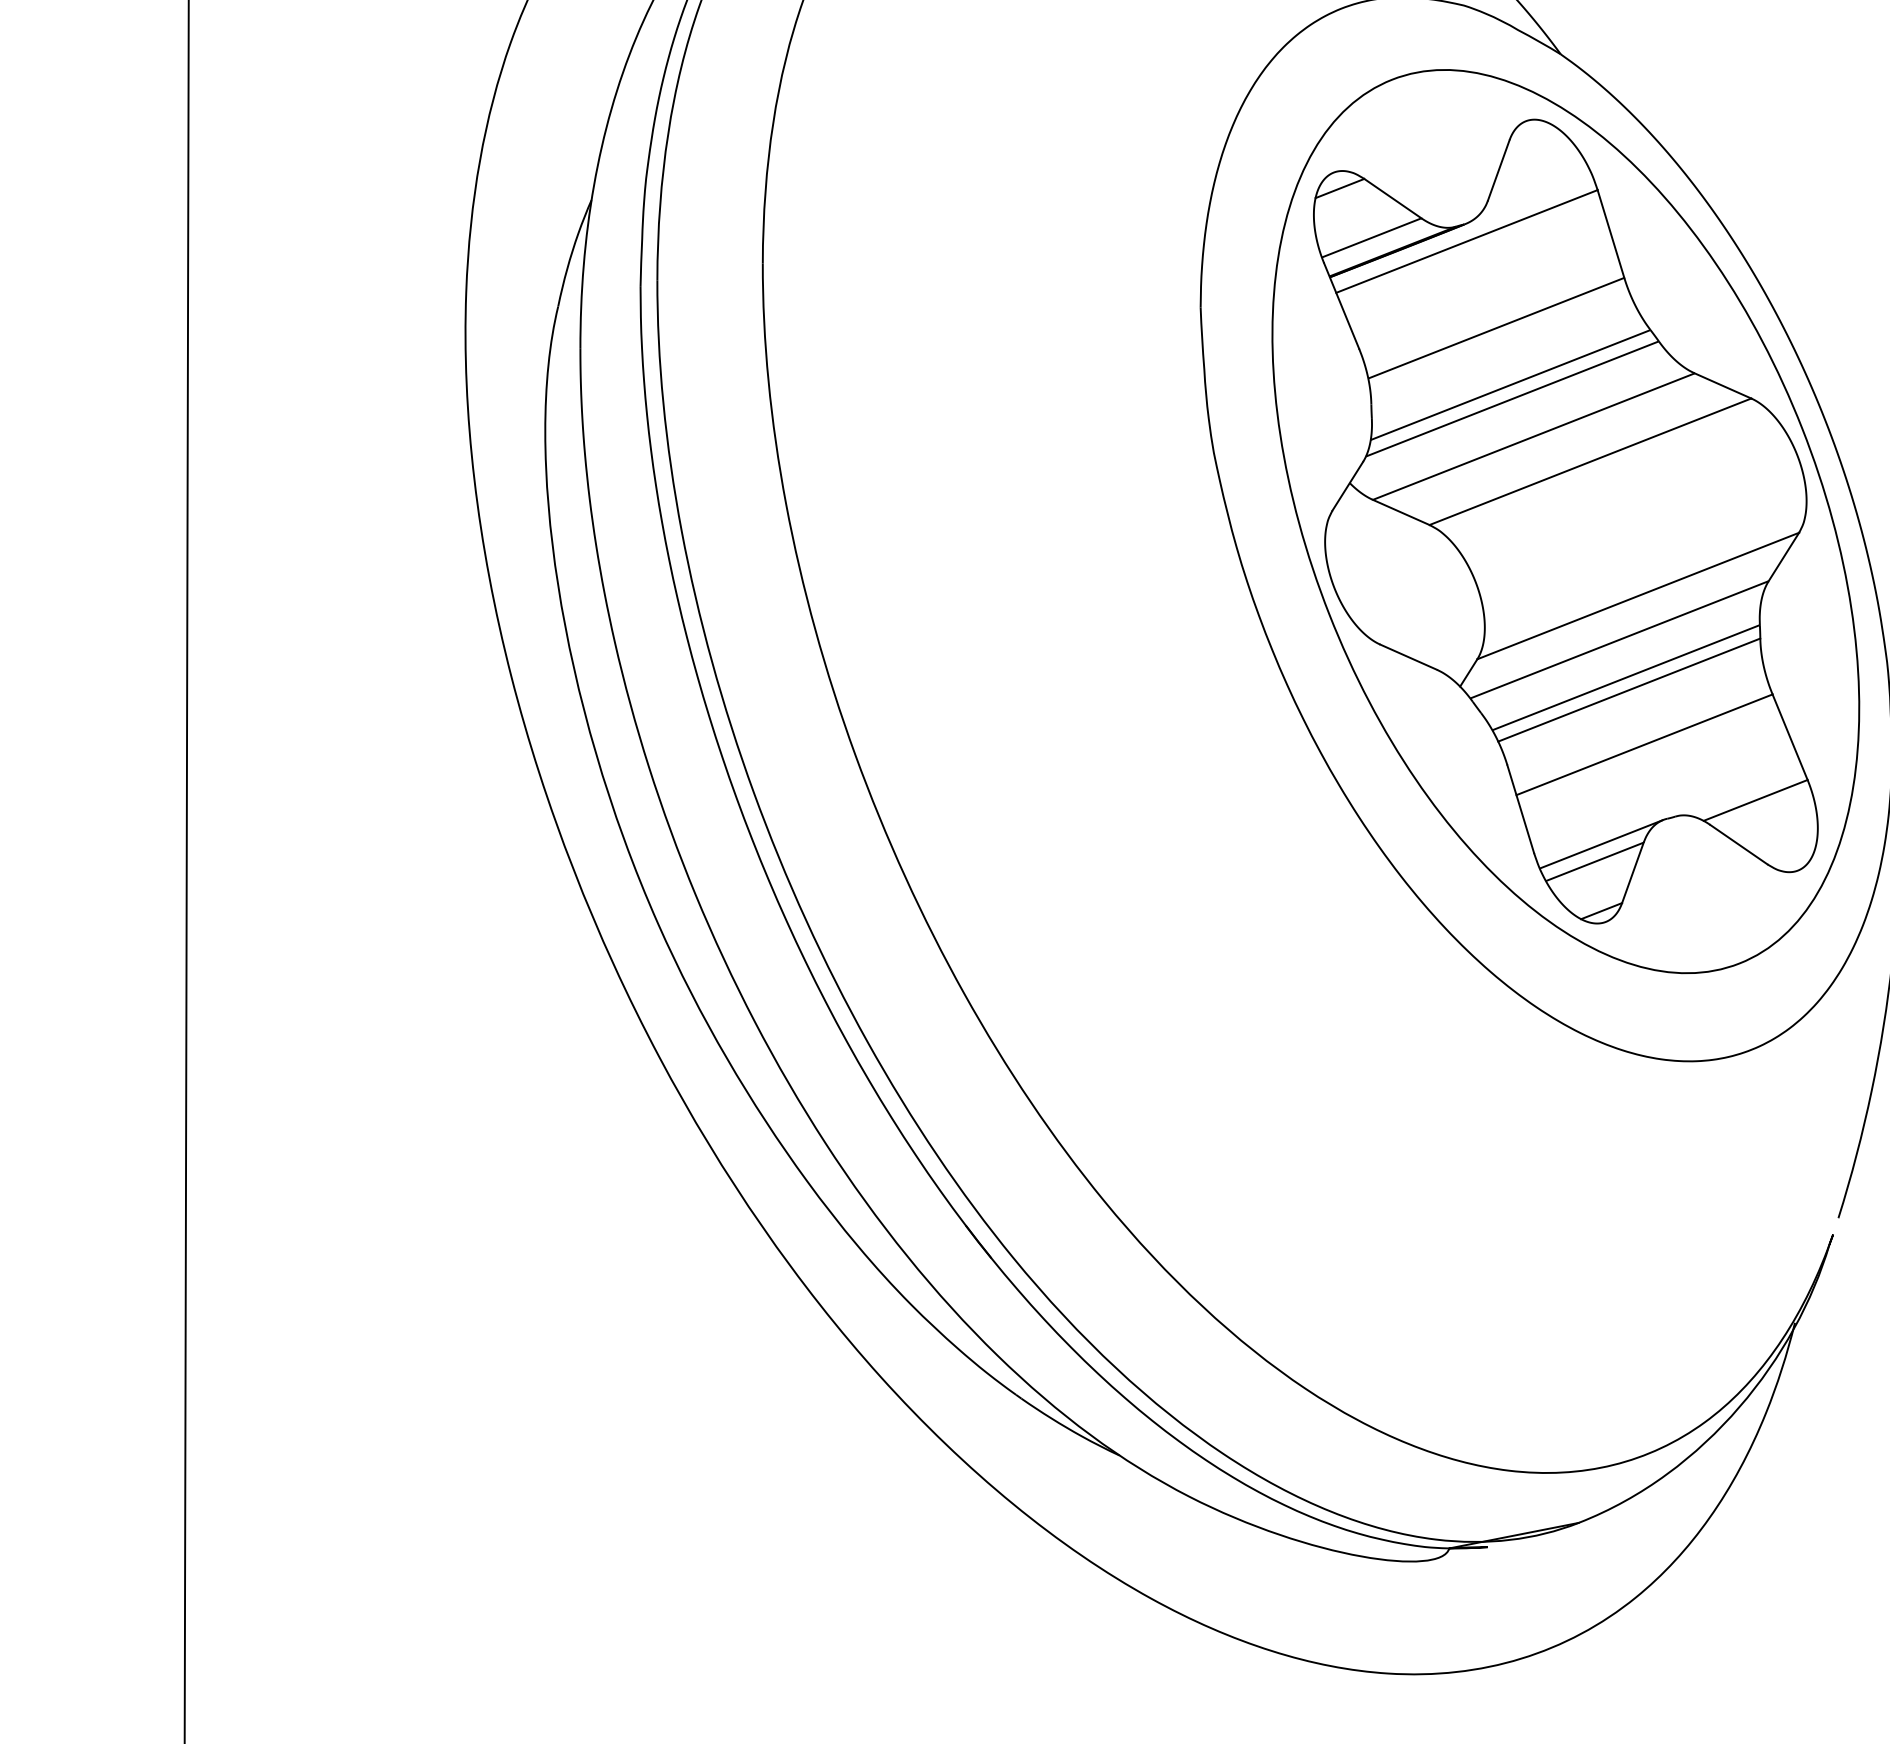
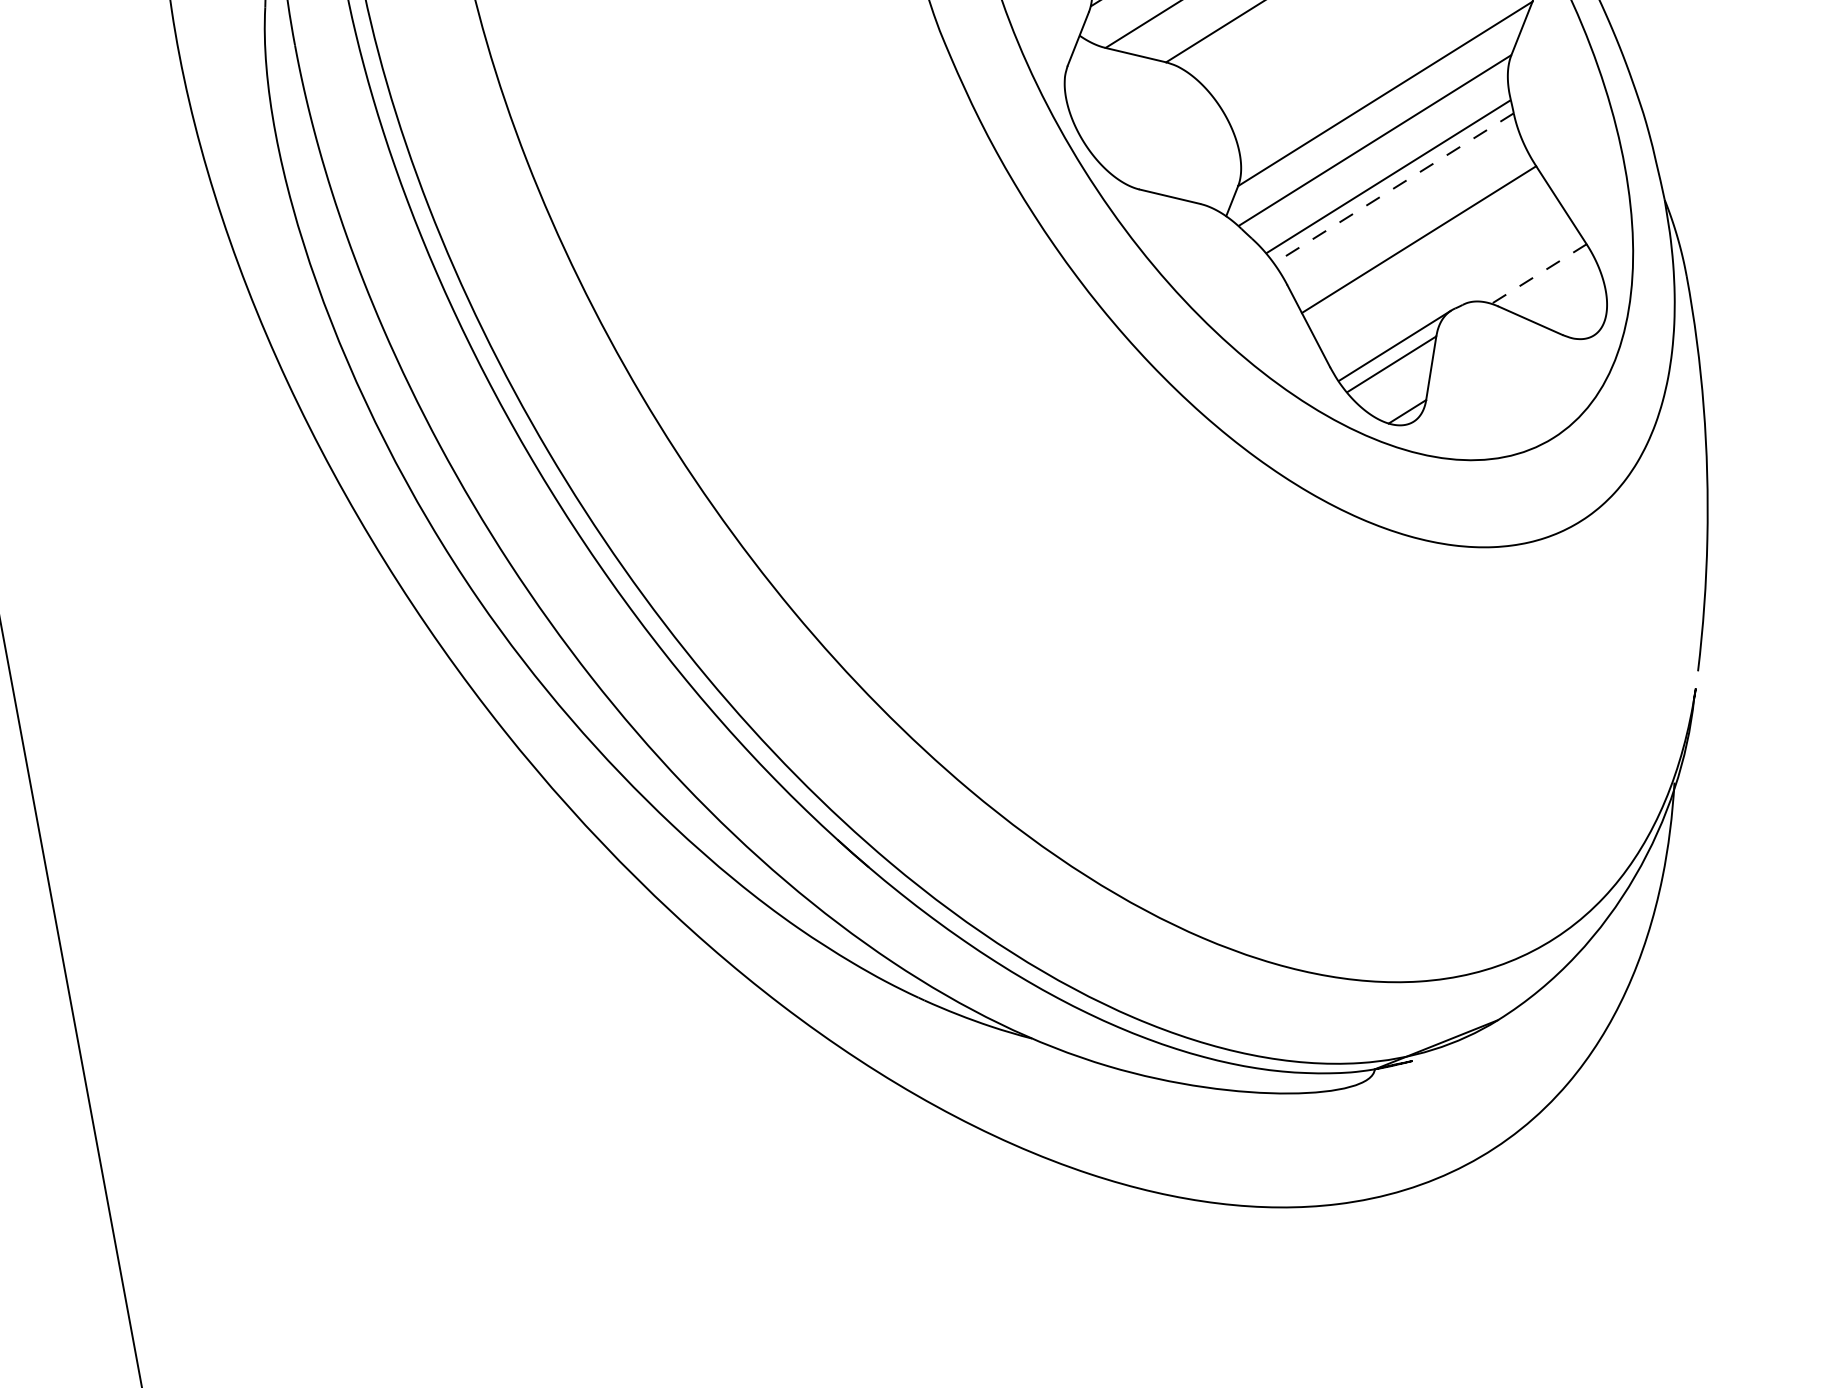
line: (1629, 690) -> (1394, 188), solid -> dashed
line: (1755, 800) -> (1538, 274), solid -> dashed

